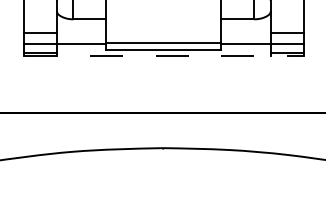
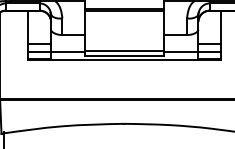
line: (164, 56) -> (125, 60), dashed -> solid

